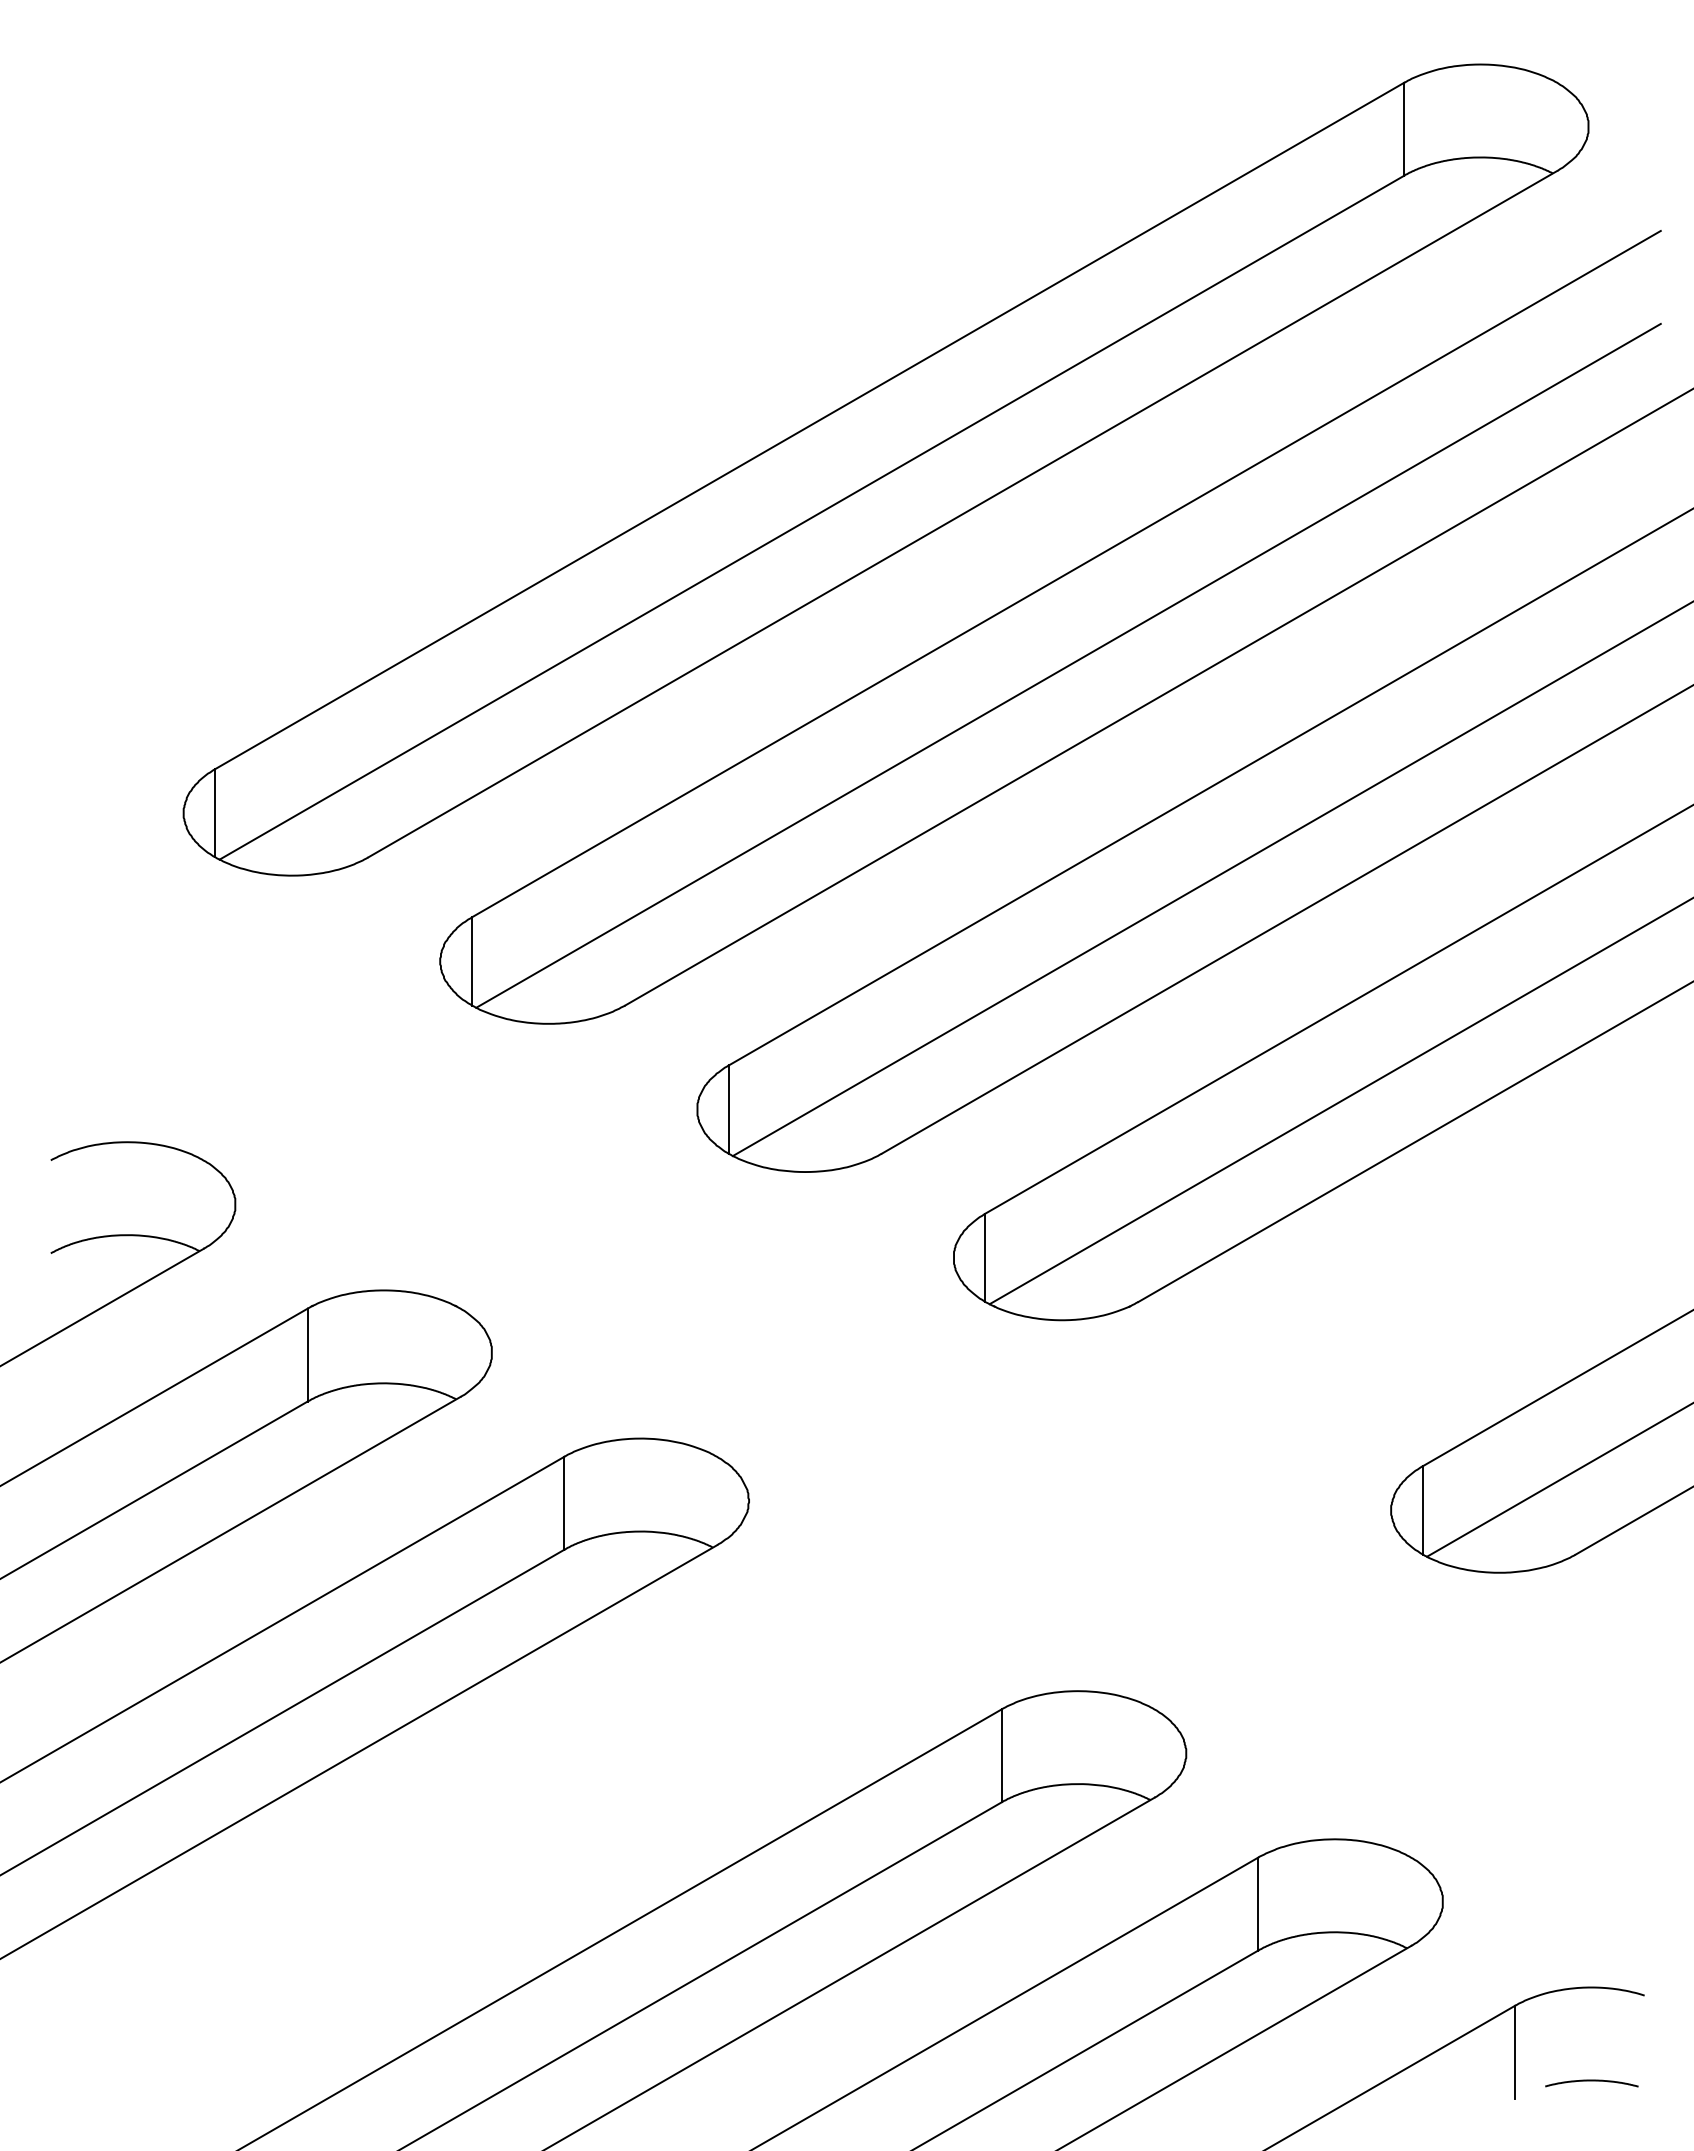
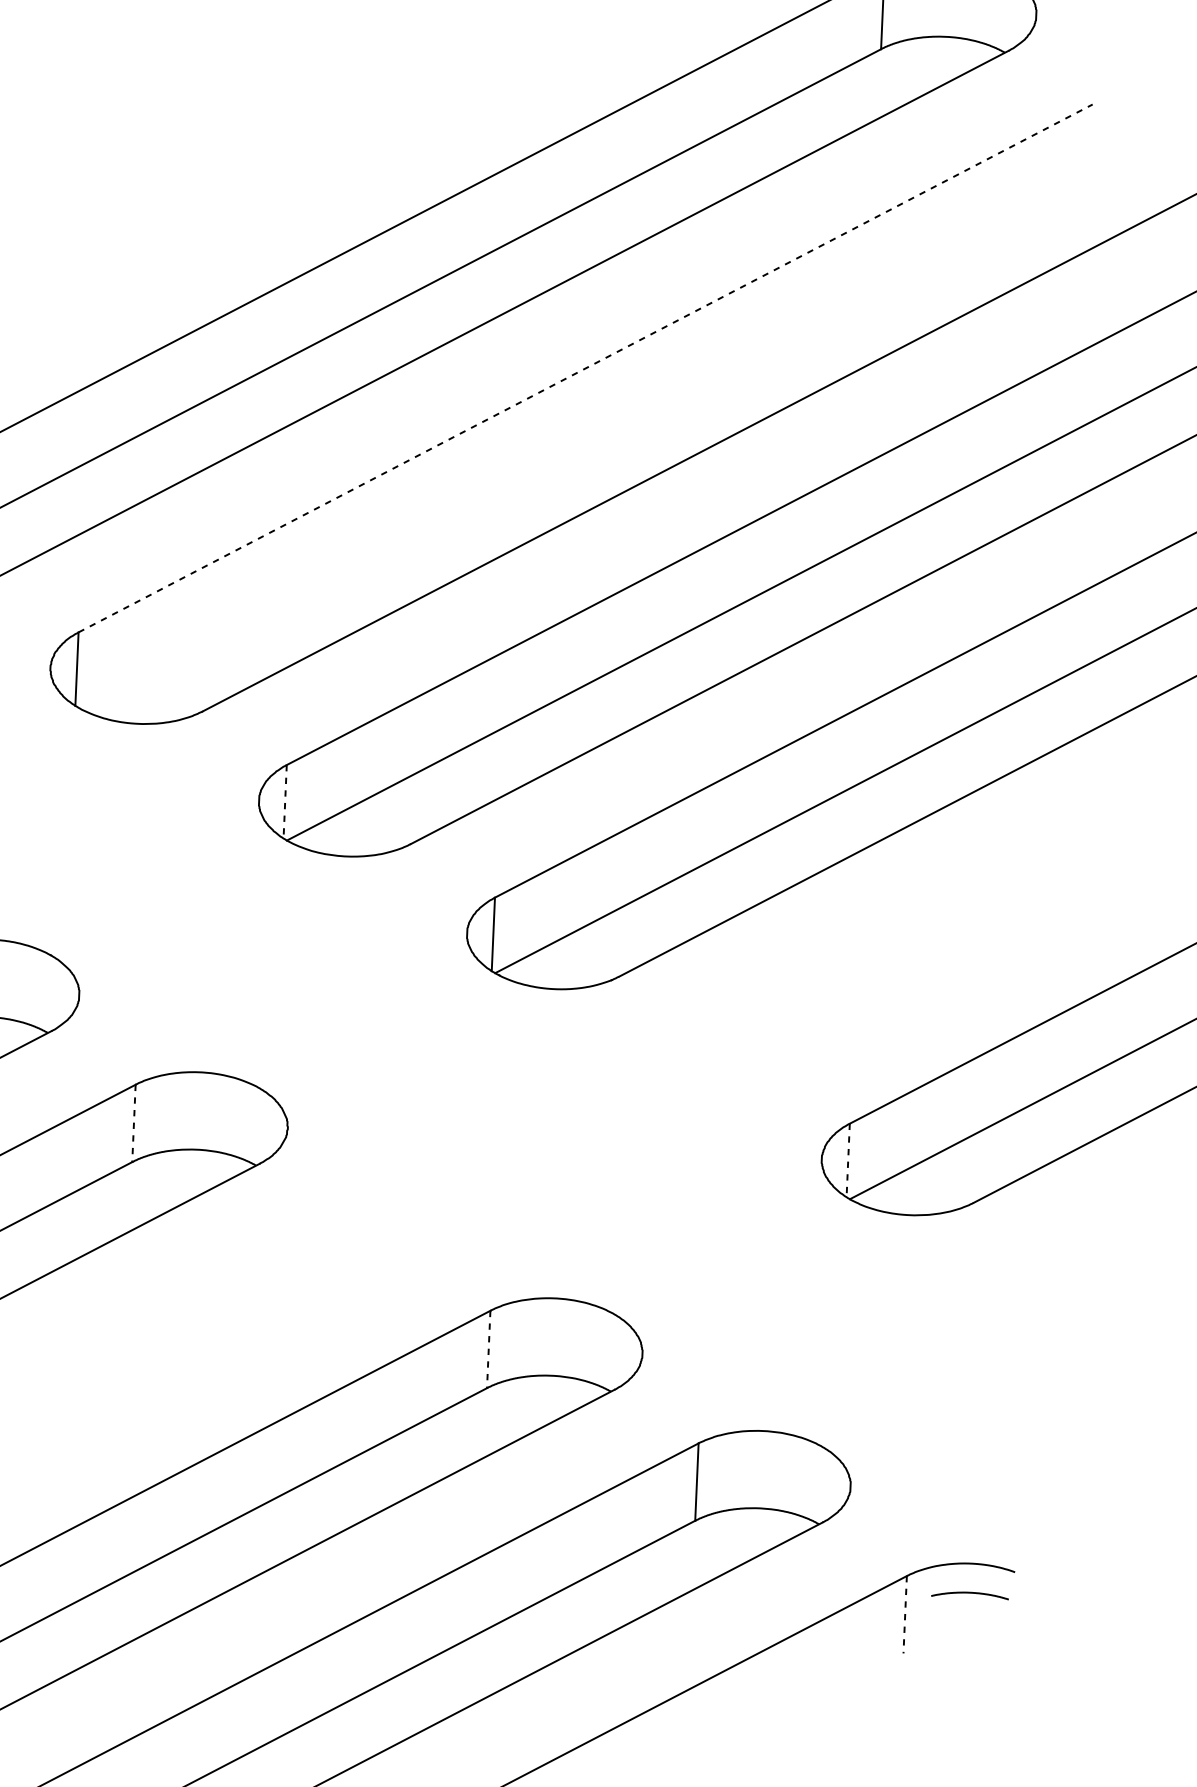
line: (1066, 573) -> (585, 367), solid -> dashed
line: (1068, 665) -> (584, 444), removed
line: (728, 1110) -> (284, 802), solid -> dashed
line: (564, 1503) -> (134, 1123), solid -> dashed
line: (1422, 1510) -> (847, 1160), solid -> dashed
line: (1001, 1756) -> (488, 1349), solid -> dashed
line: (1515, 2052) -> (905, 1614), solid -> dashed
curve: (1591, 2081) -> (969, 1593), moved

